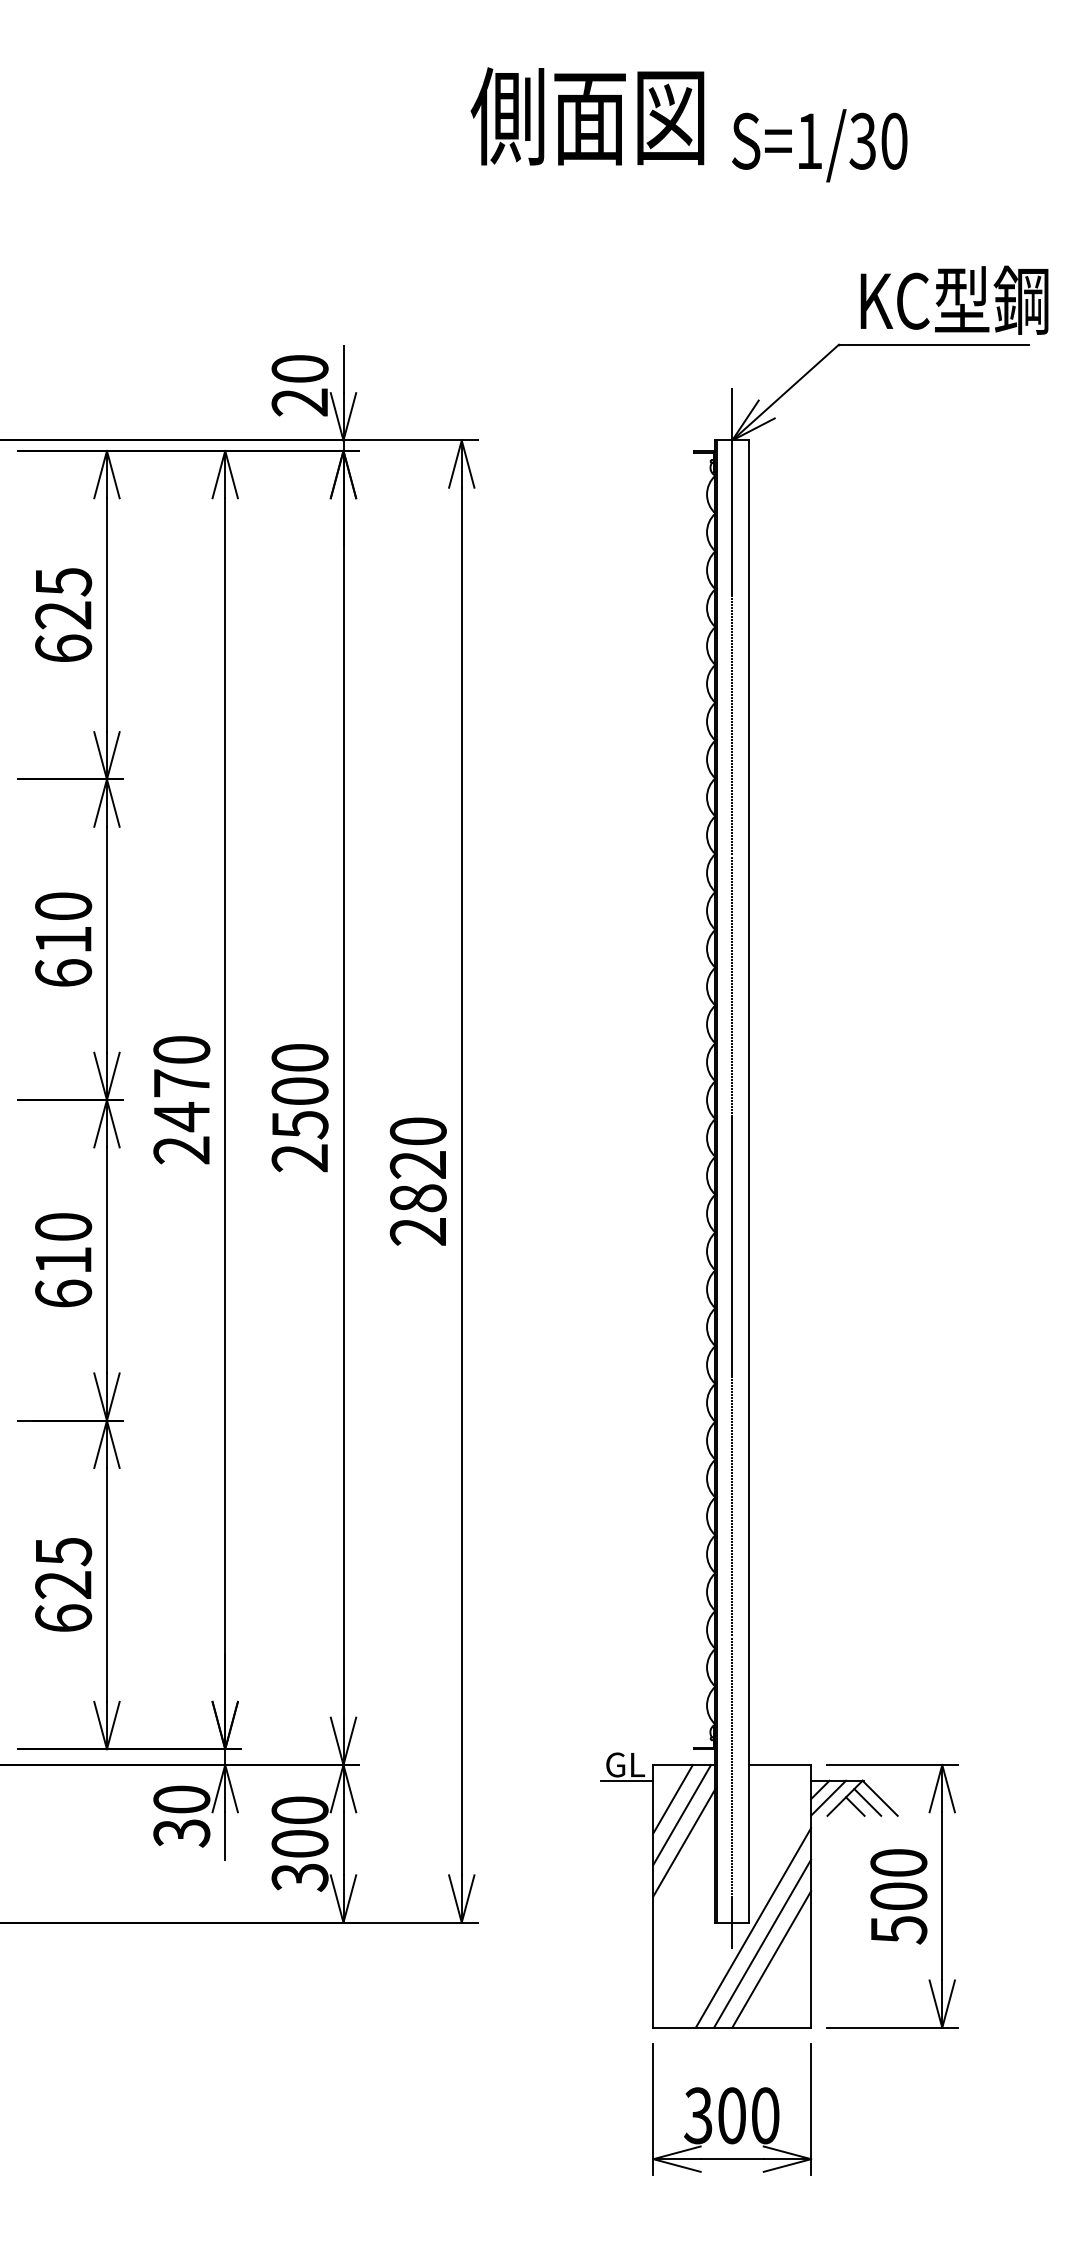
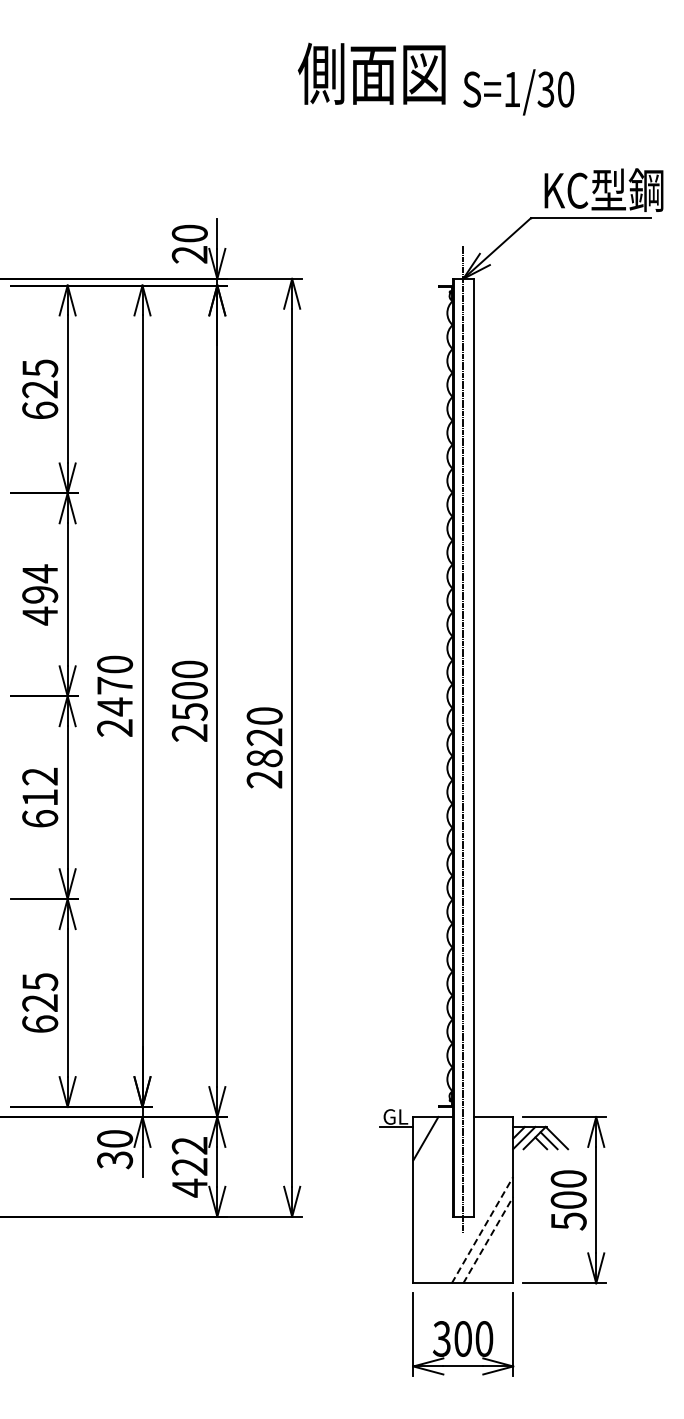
text: (64, 939) -> (40, 594), 610 -> 494
text: (64, 1226) -> (40, 776), 610 -> 612
line: (681, 1814) -> (431, 1148), removed
line: (683, 1843) -> (432, 1166), removed
text: (299, 1844) -> (189, 1167), 300 -> 422
line: (753, 1926) -> (476, 1219), removed
line: (762, 1942) -> (482, 1229), solid -> dashed
line: (772, 1960) -> (488, 1240), solid -> dashed

